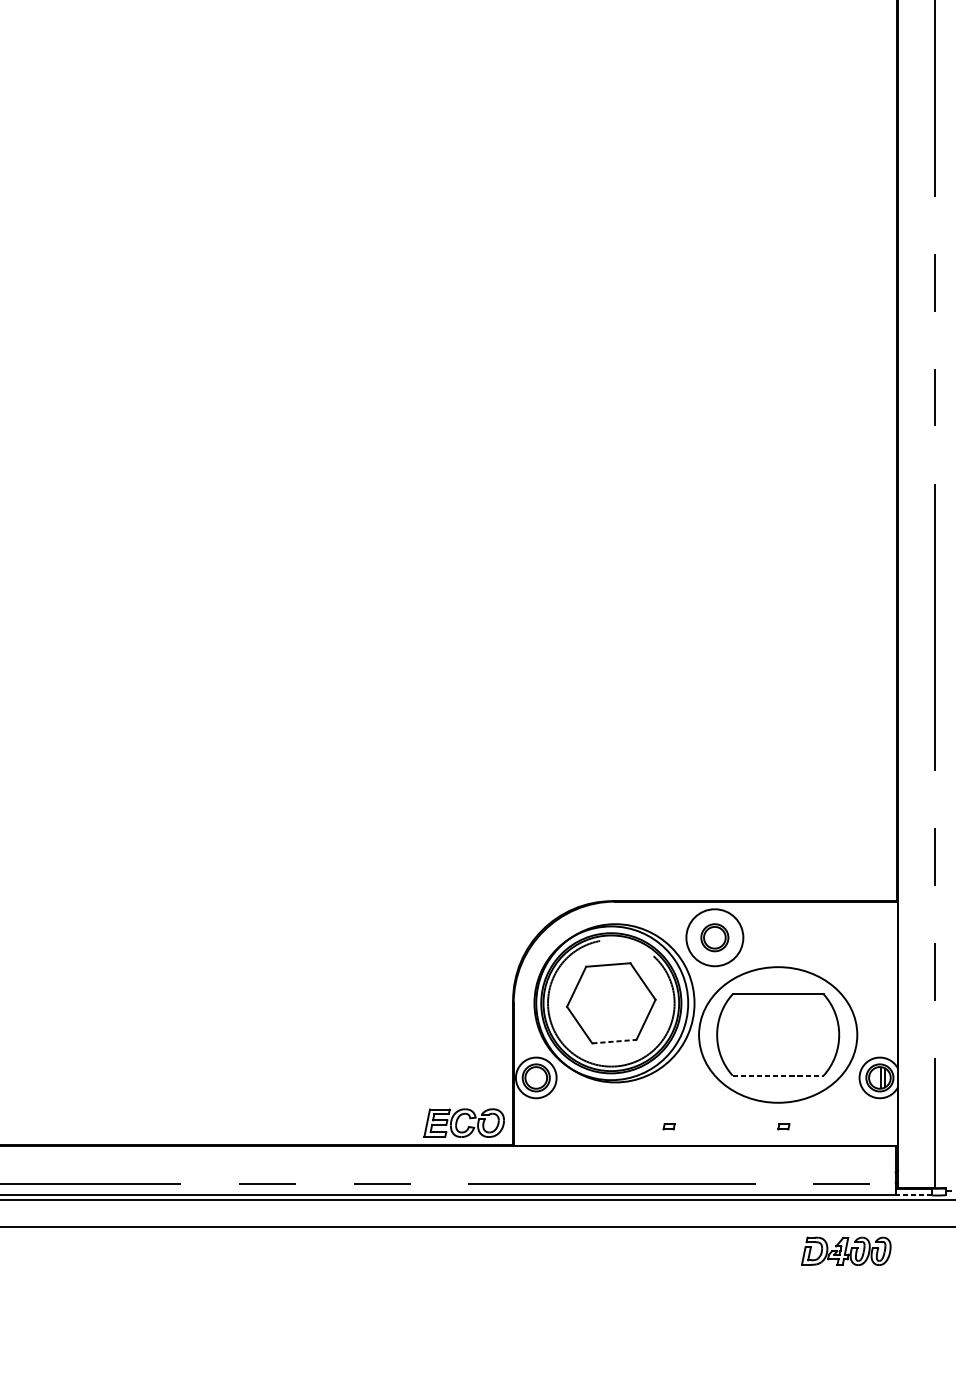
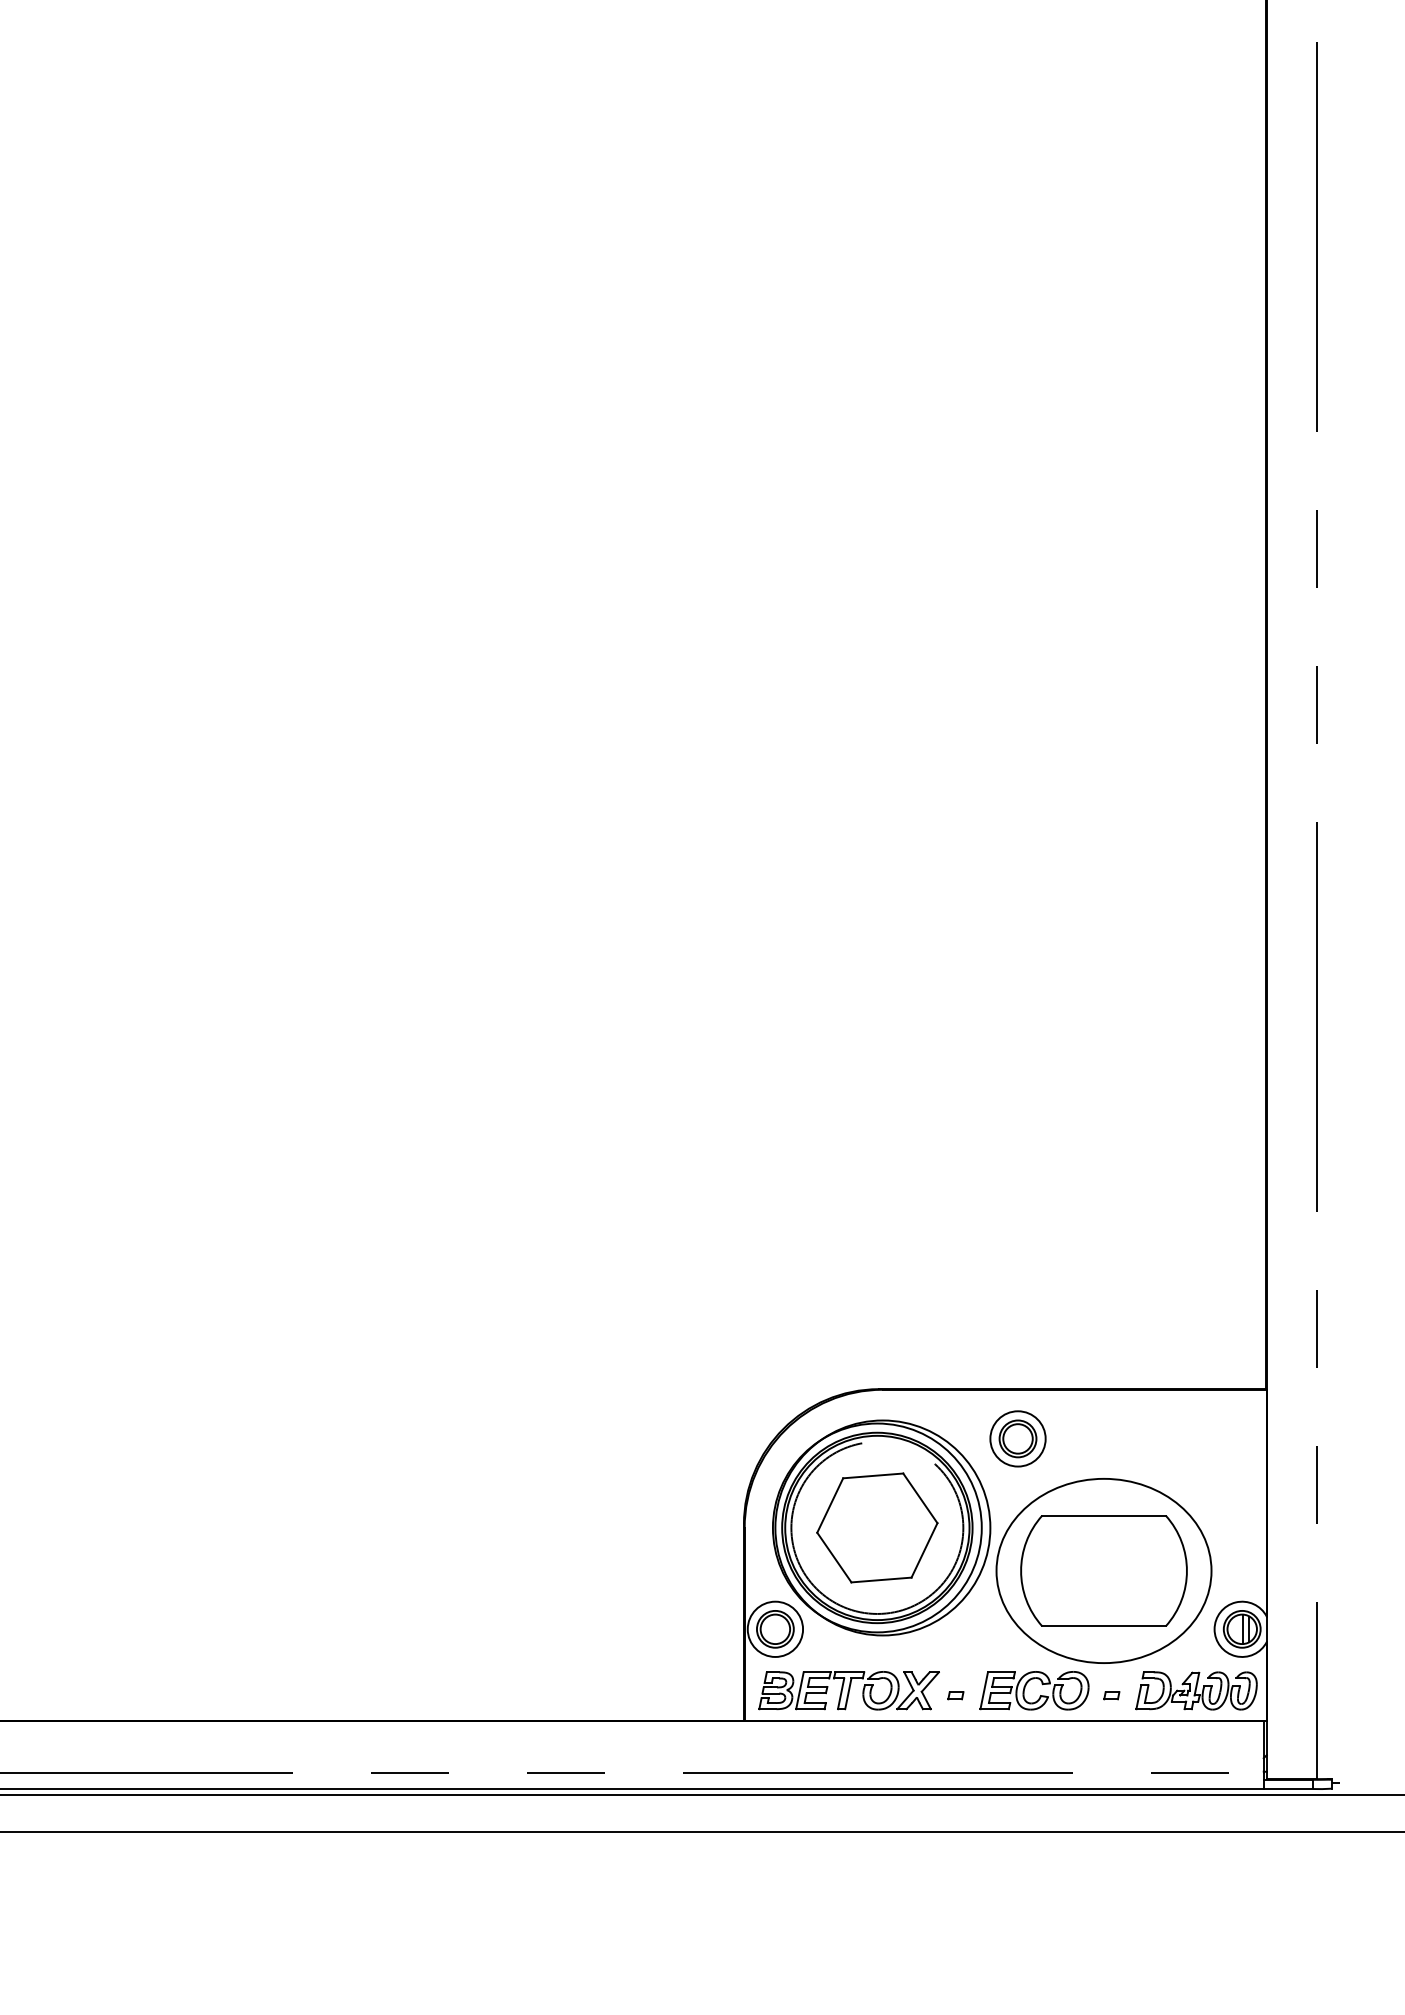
circle: (714, 937) -> (1017, 1438), size x0.71
line: (615, 1041) -> (882, 1579), dashed -> solid
line: (778, 1075) -> (1104, 1626), dashed -> solid
part: (590, 1122) -> (848, 1690), added
part: (468, 1126) -> (1040, 1695), moved
line: (913, 1195) -> (1288, 1789), dashed -> solid
part: (846, 1251) -> (1196, 1690), moved

